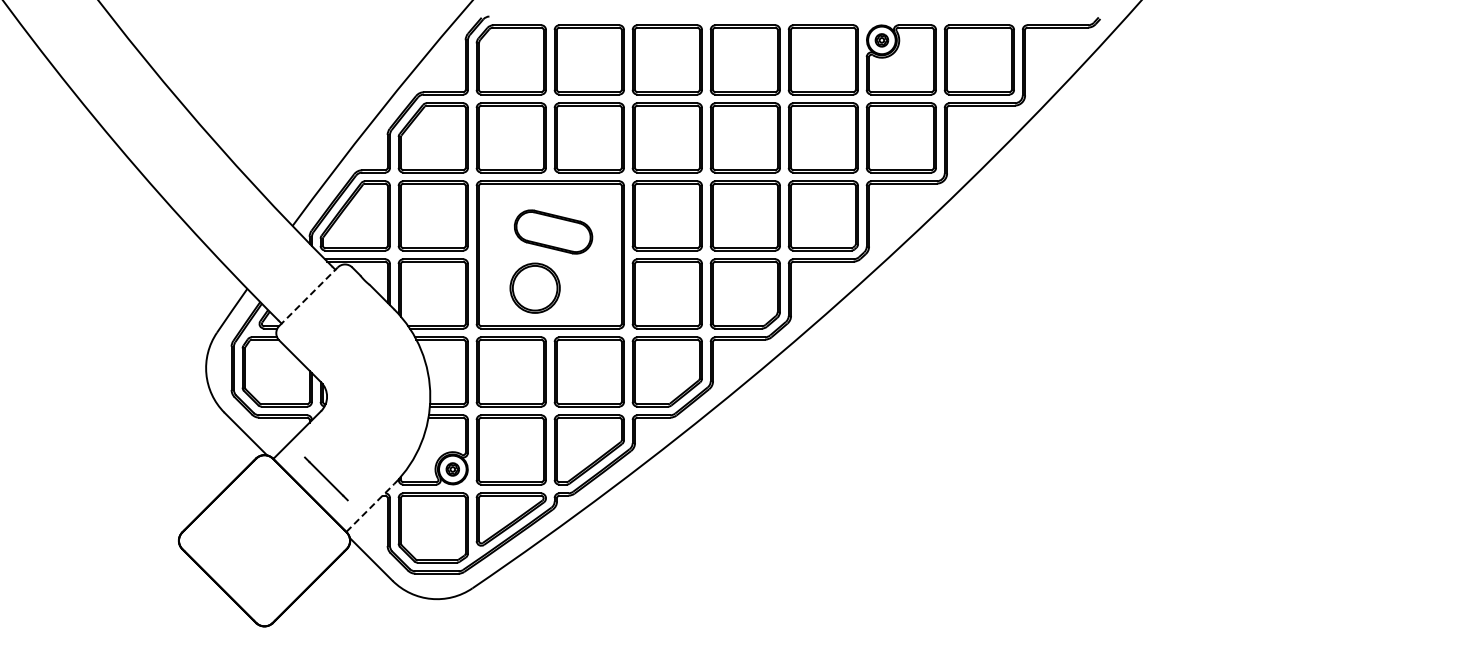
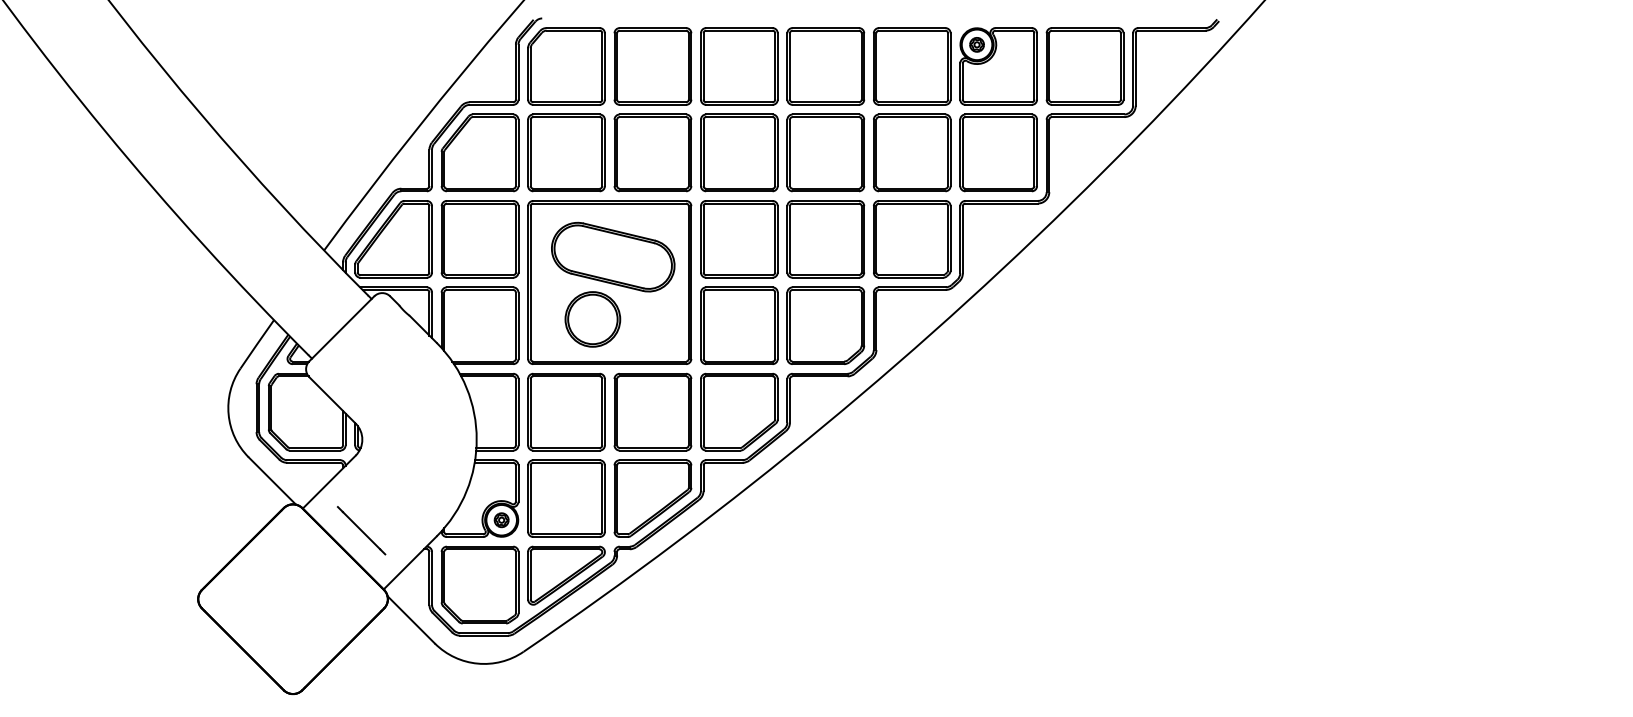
part: (553, 231) -> (613, 256), size x1.43
line: (308, 296) -> (341, 328), dashed -> solid
line: (370, 508) -> (410, 563), dashed -> solid

